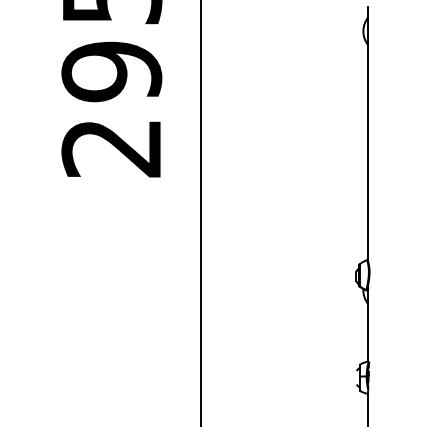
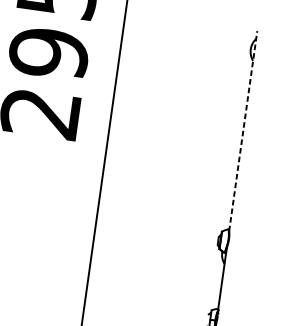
line: (368, 134) -> (243, 130), solid -> dashed

